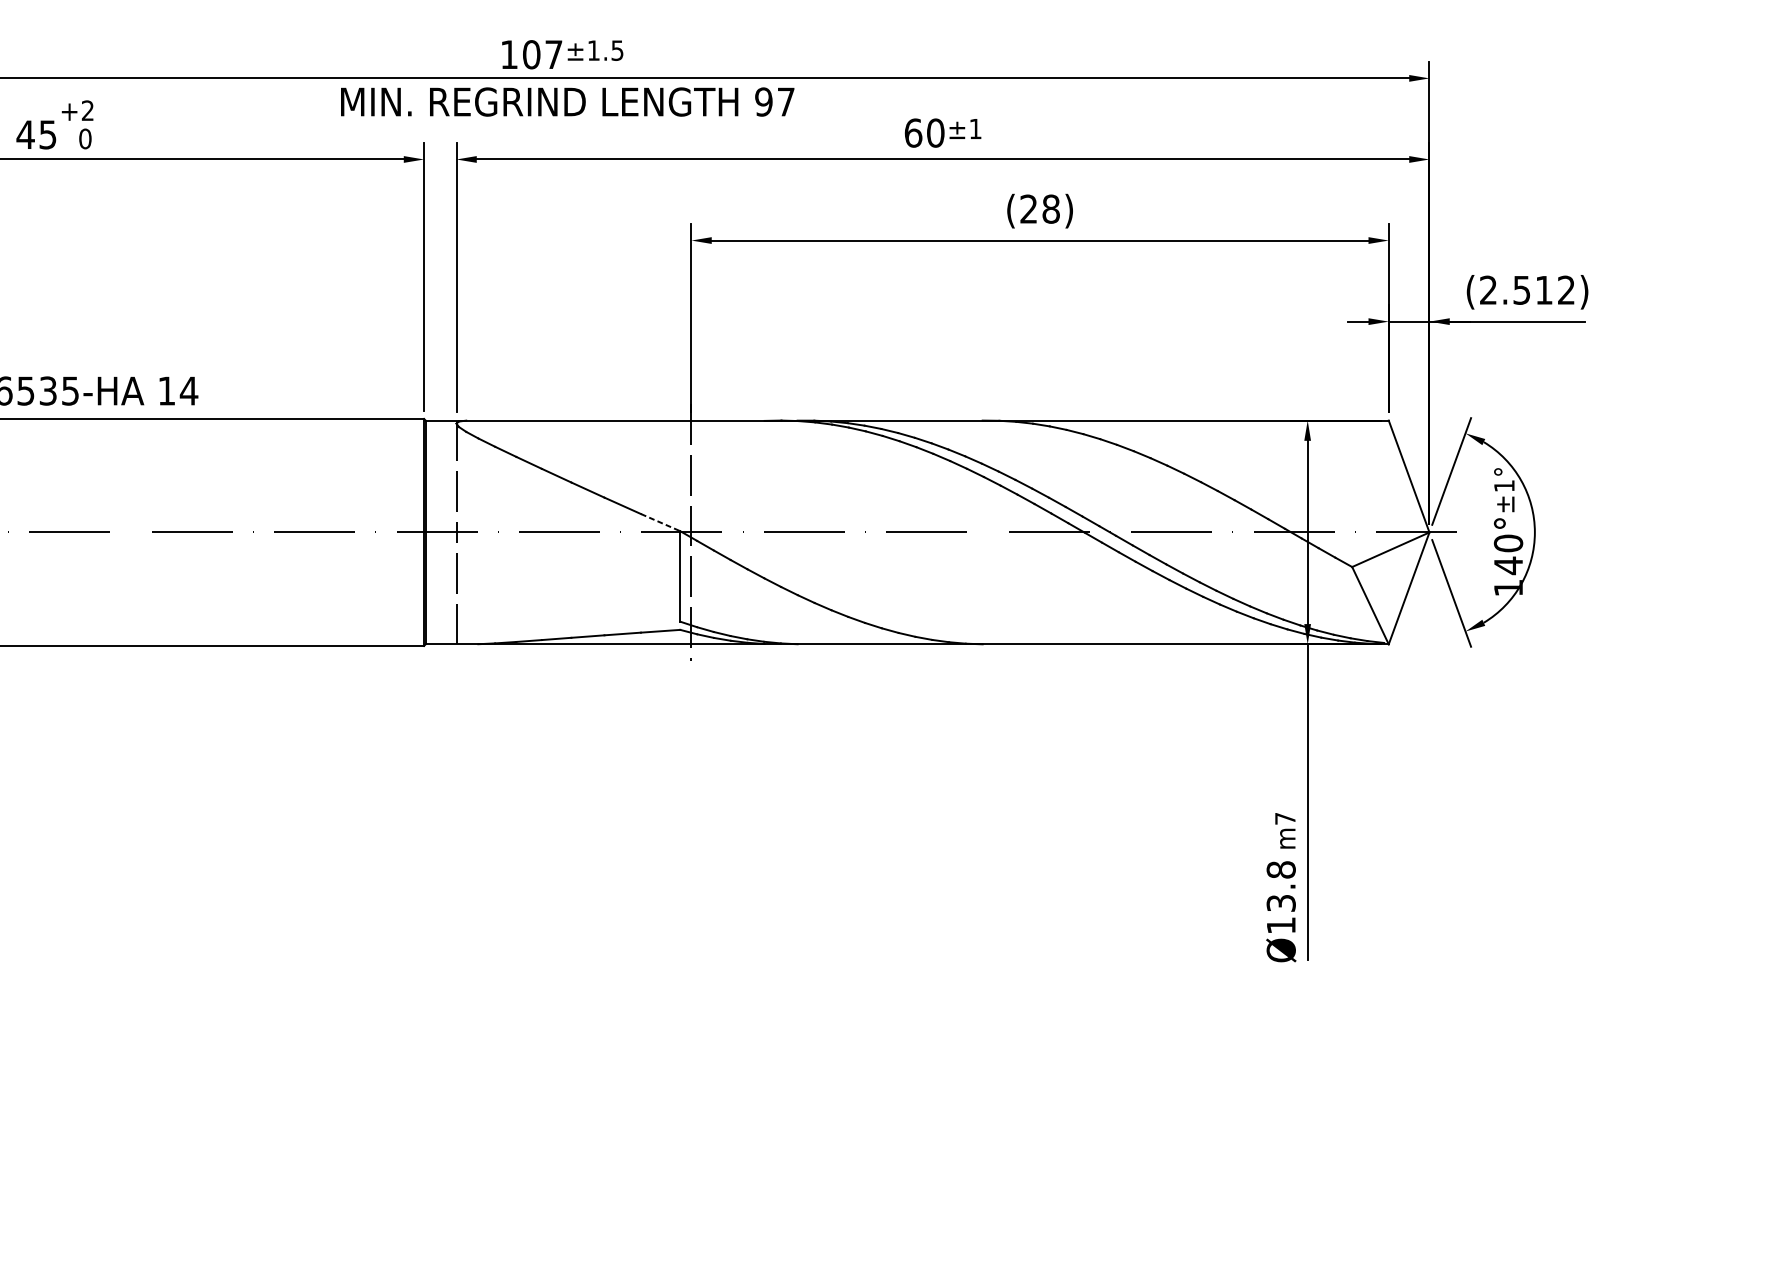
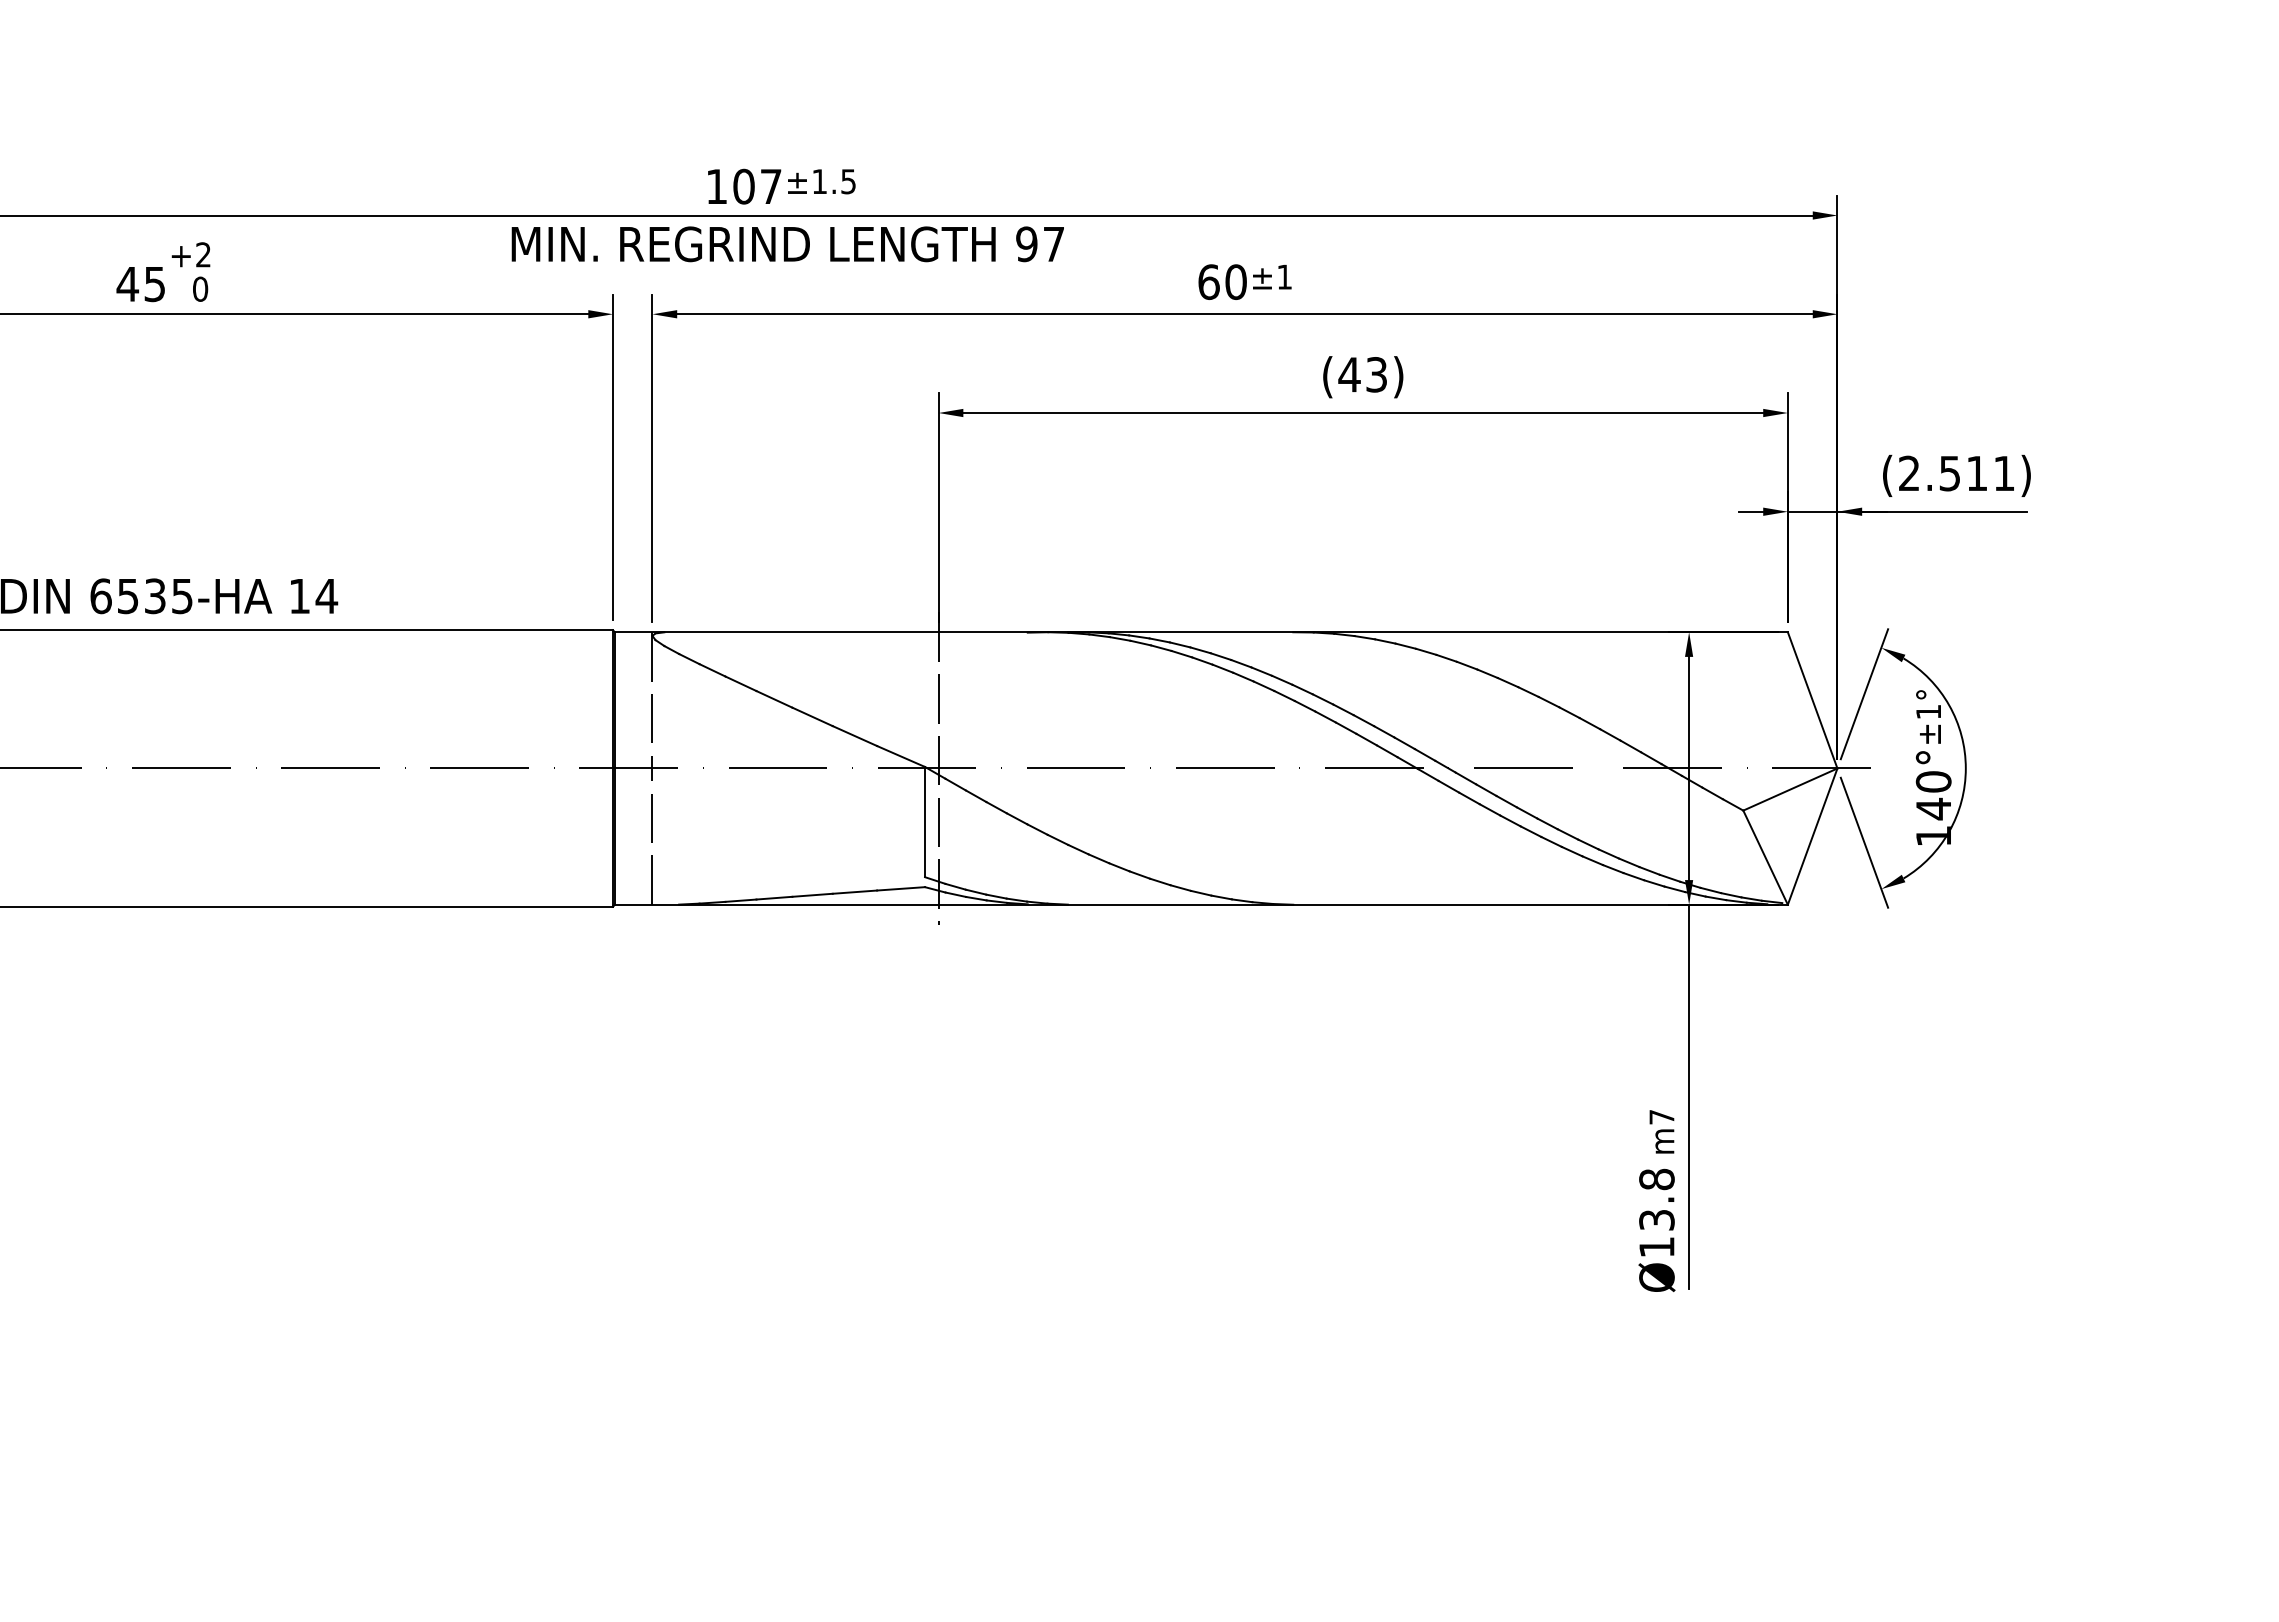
text: (1039, 208) -> (1362, 374), (28) -> (43)
text: (1565, 289) -> (2003, 472), (2.512) -> (2.511)
line: (660, 522) -> (901, 756), dashed -> solid

